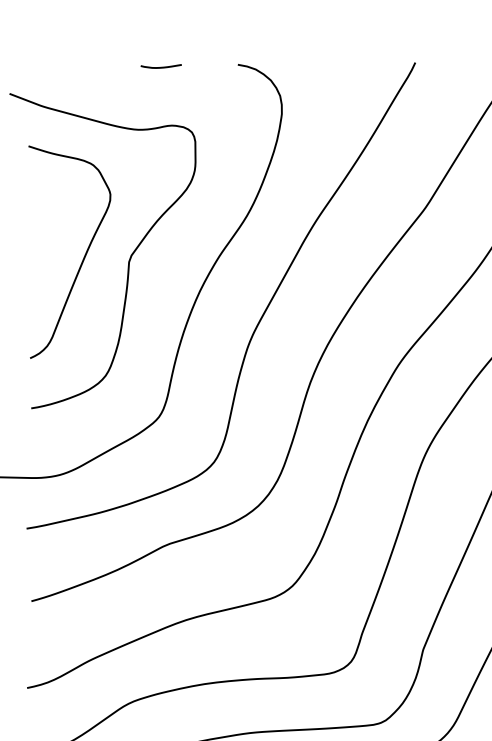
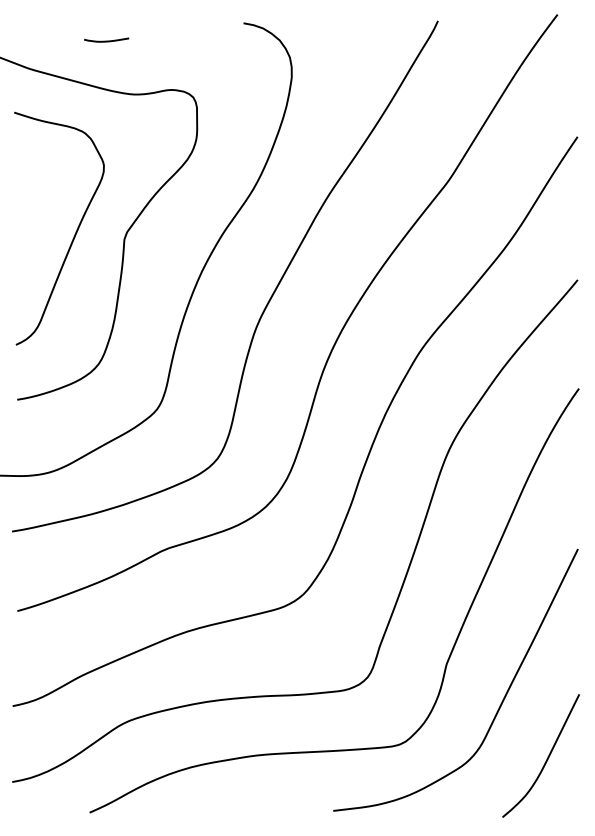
curve: (161, 66) -> (106, 40), moved

